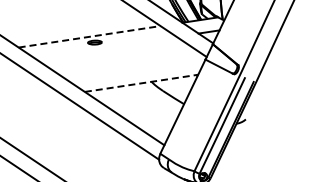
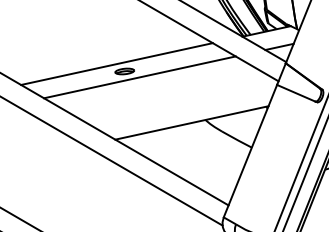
line: (89, 36) -> (116, 63), dashed -> solid
line: (105, 47) -> (139, 77), added
line: (142, 83) -> (193, 123), dashed -> solid

